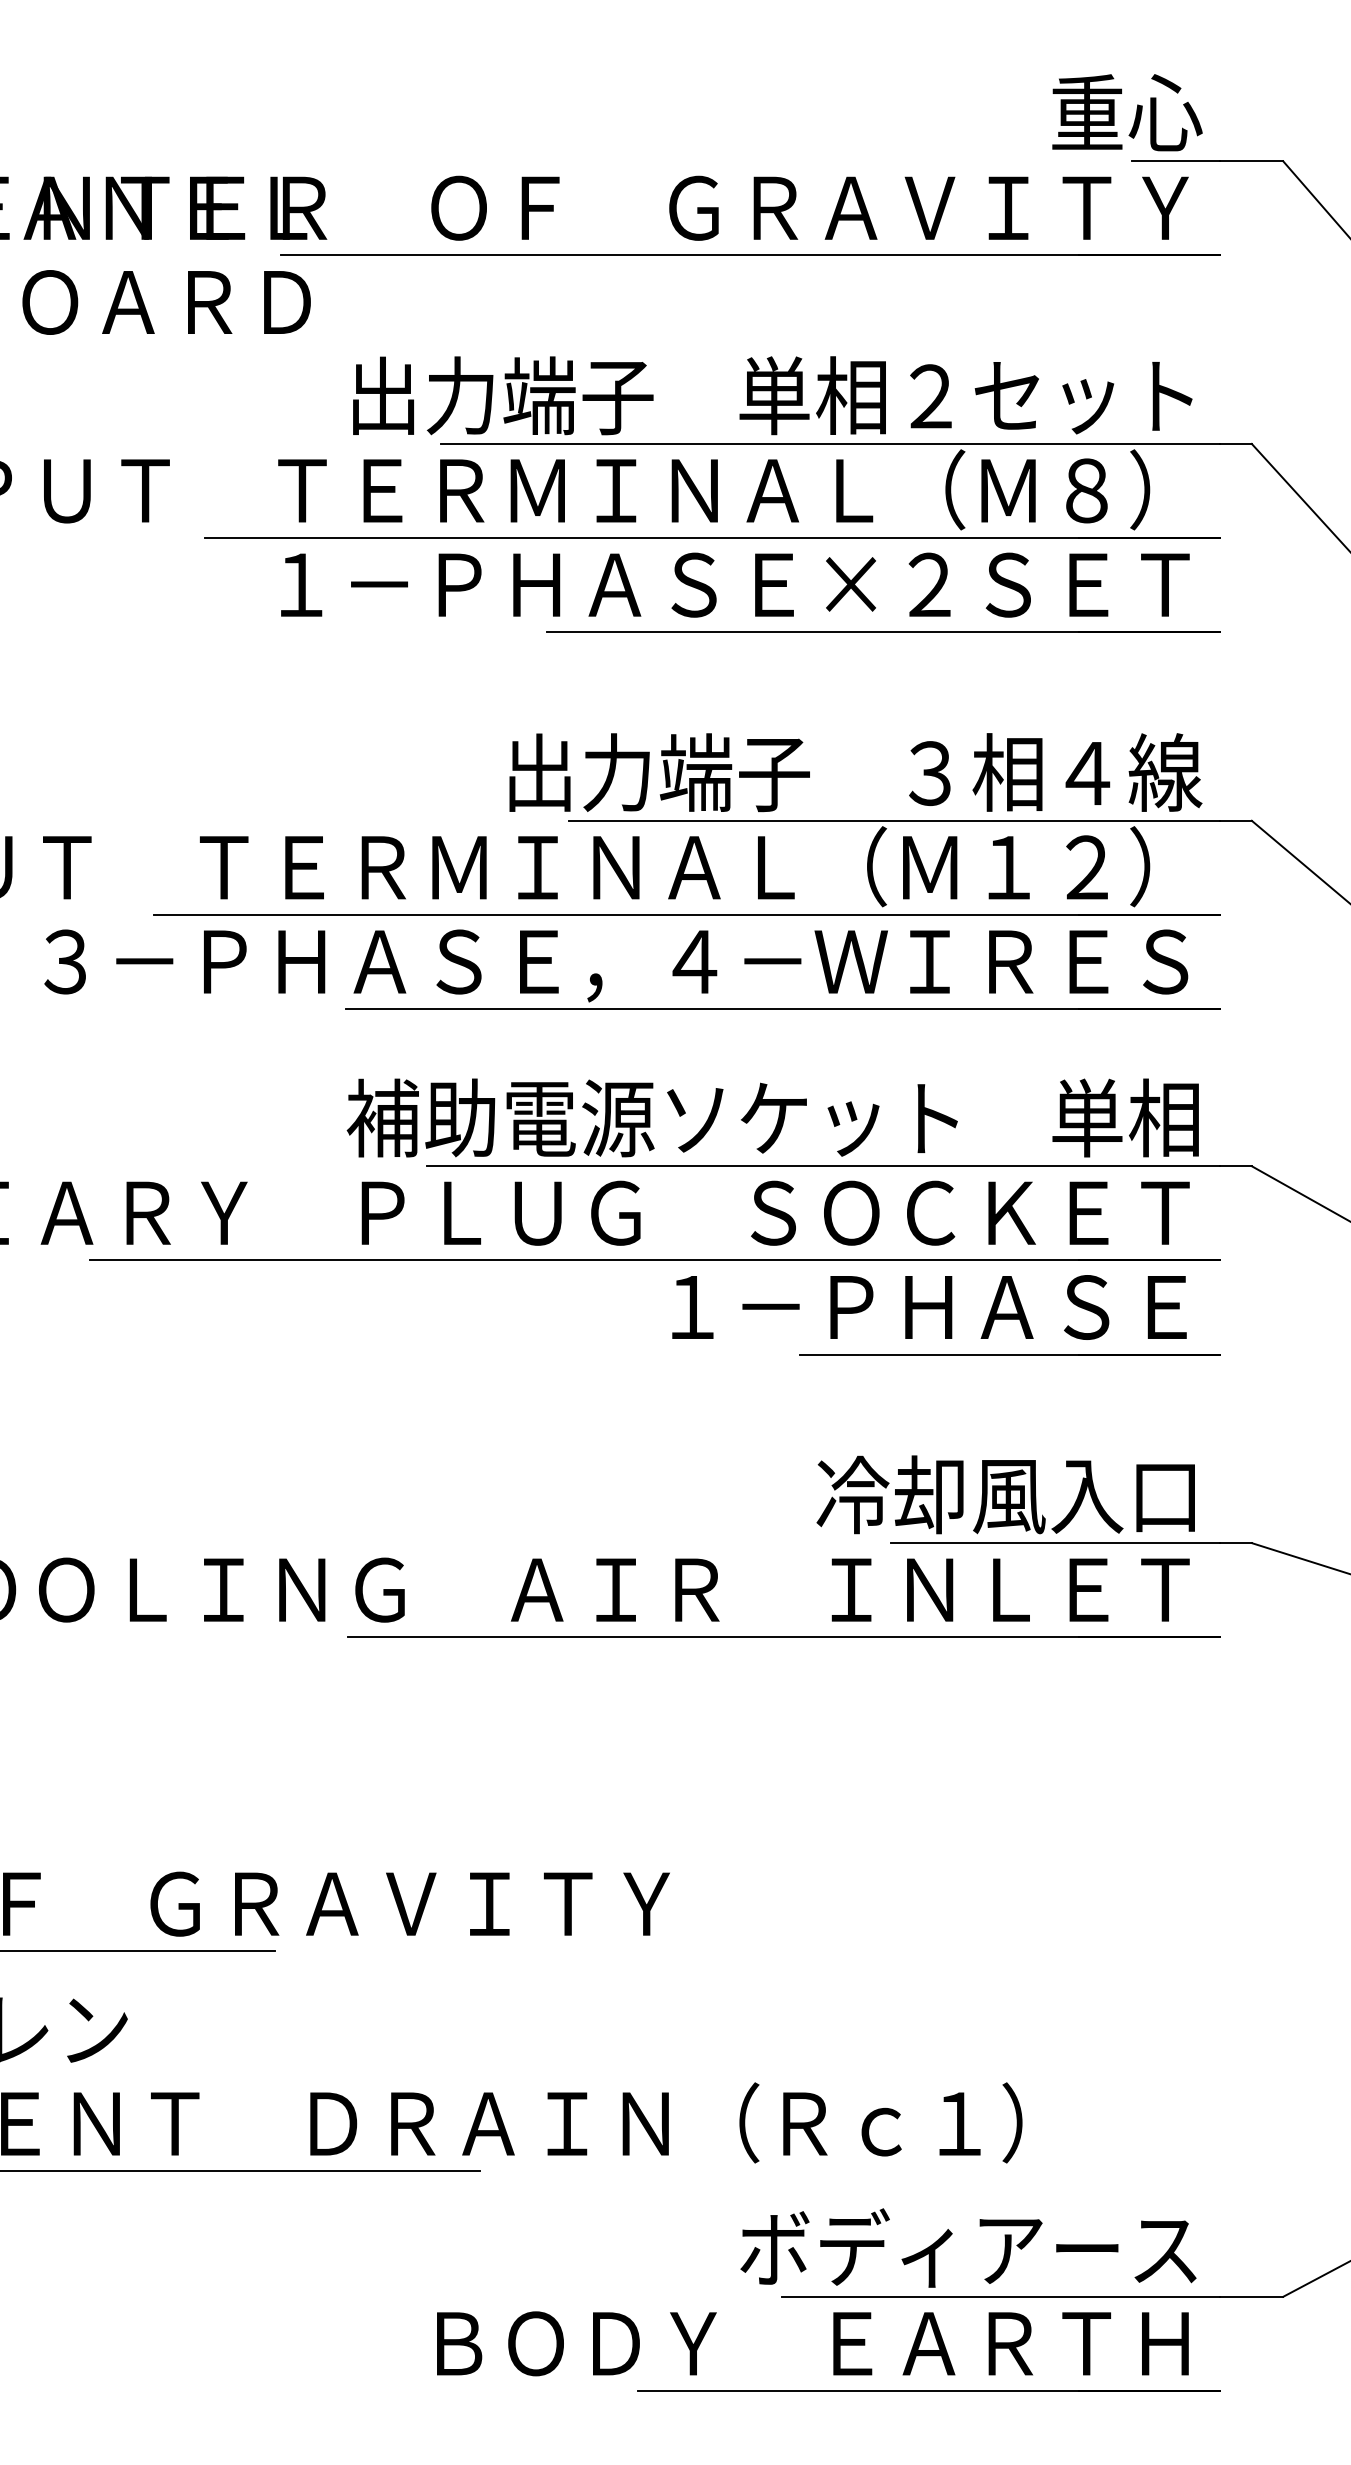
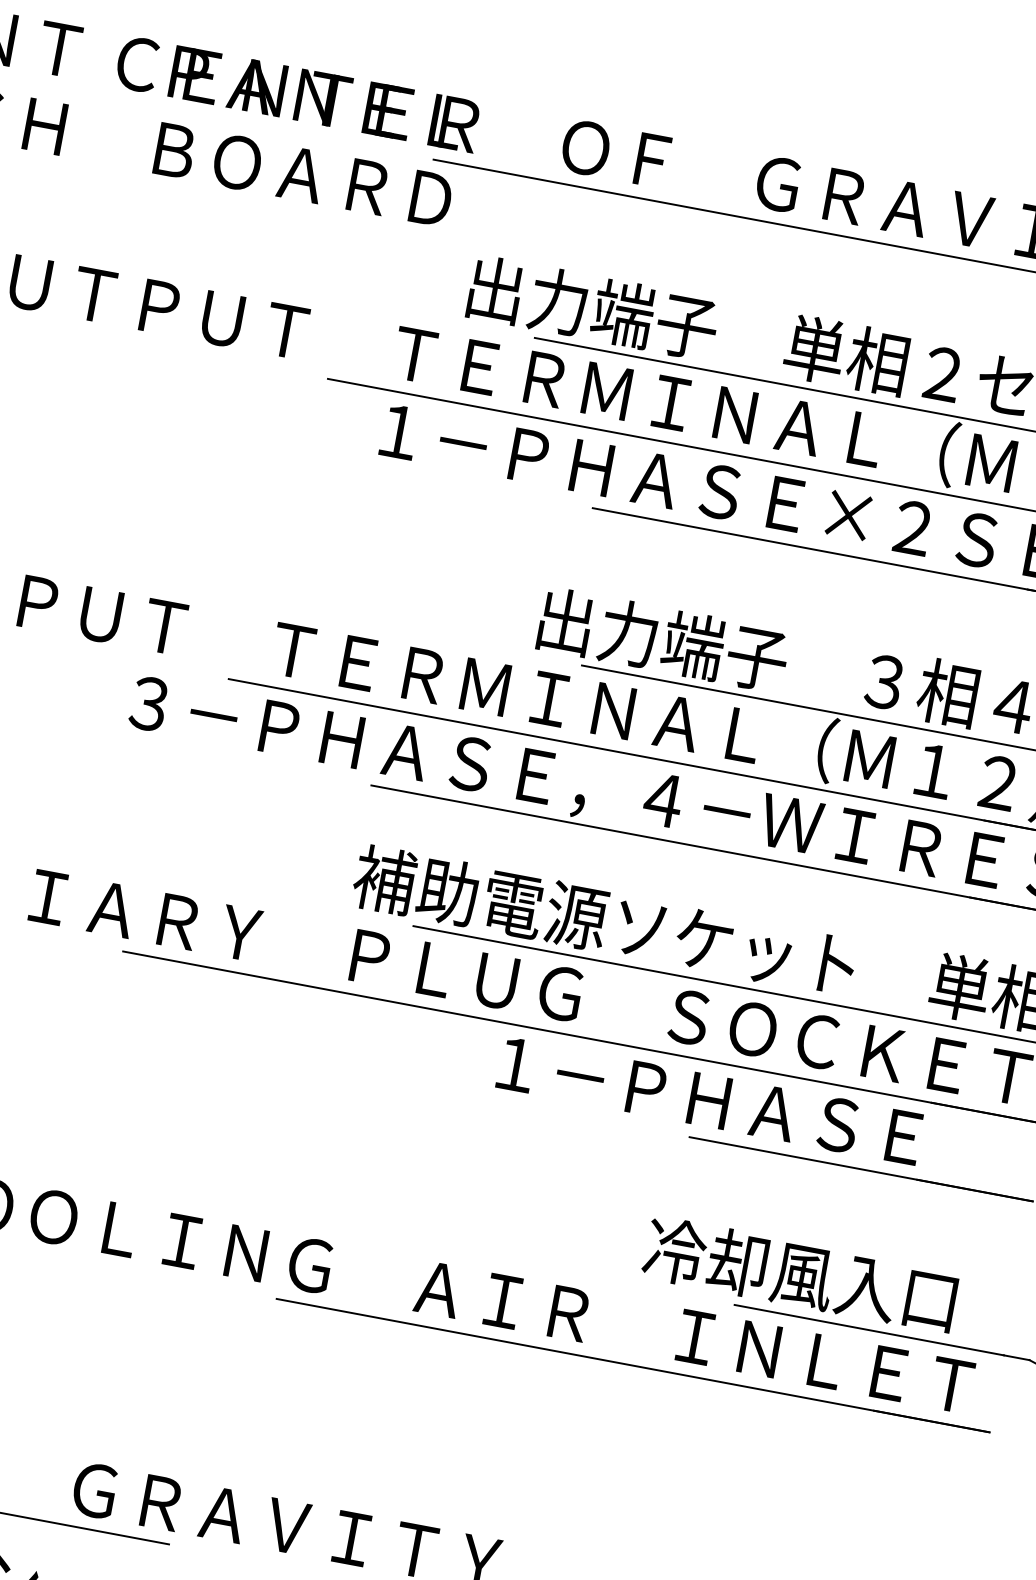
text: (929, 1307) -> (709, 1101), moved
text: (1005, 1494) -> (800, 1274), moved

